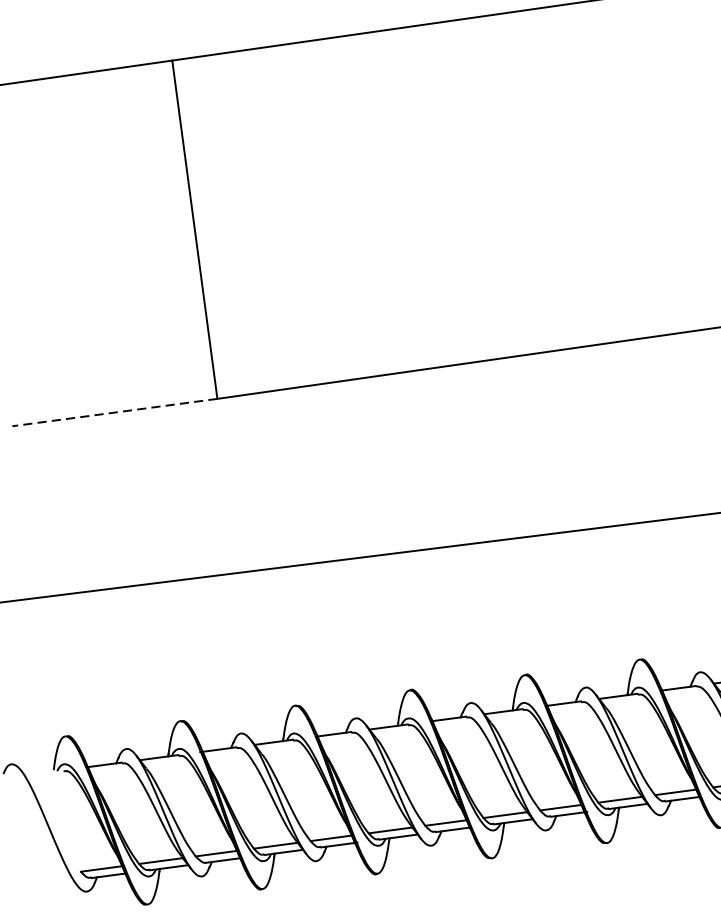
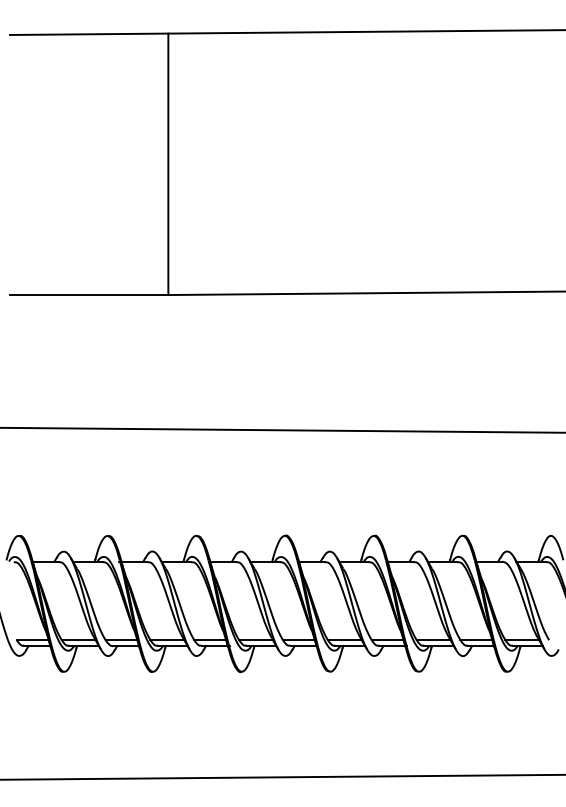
line: (114, 413) -> (88, 295), dashed -> solid

